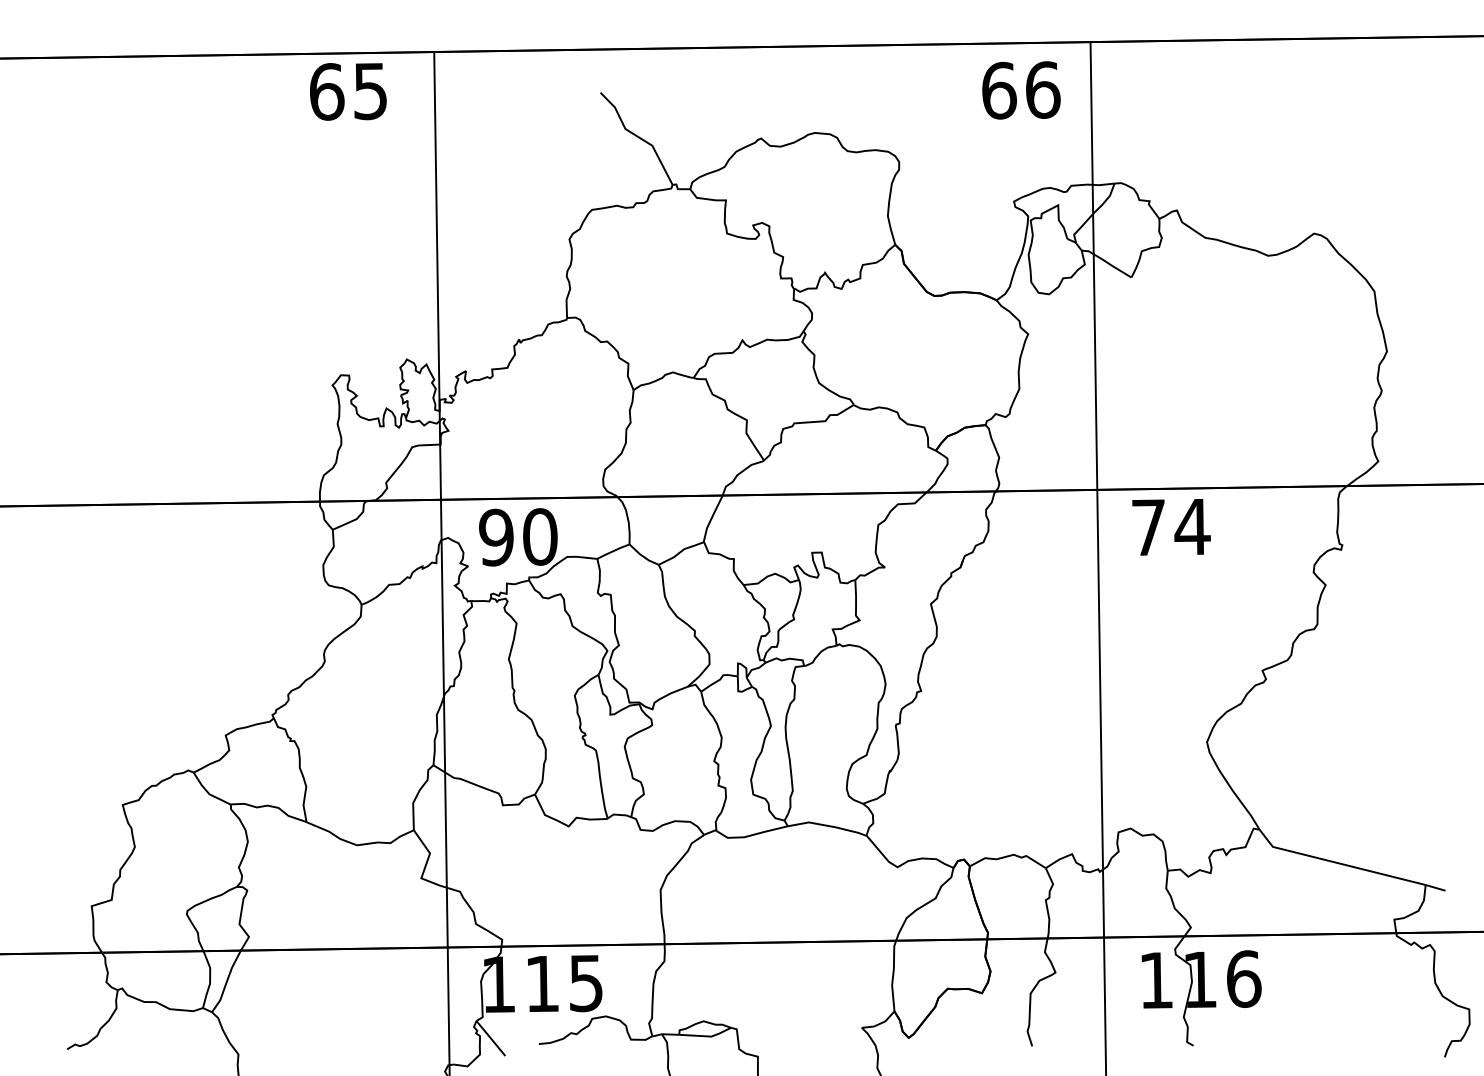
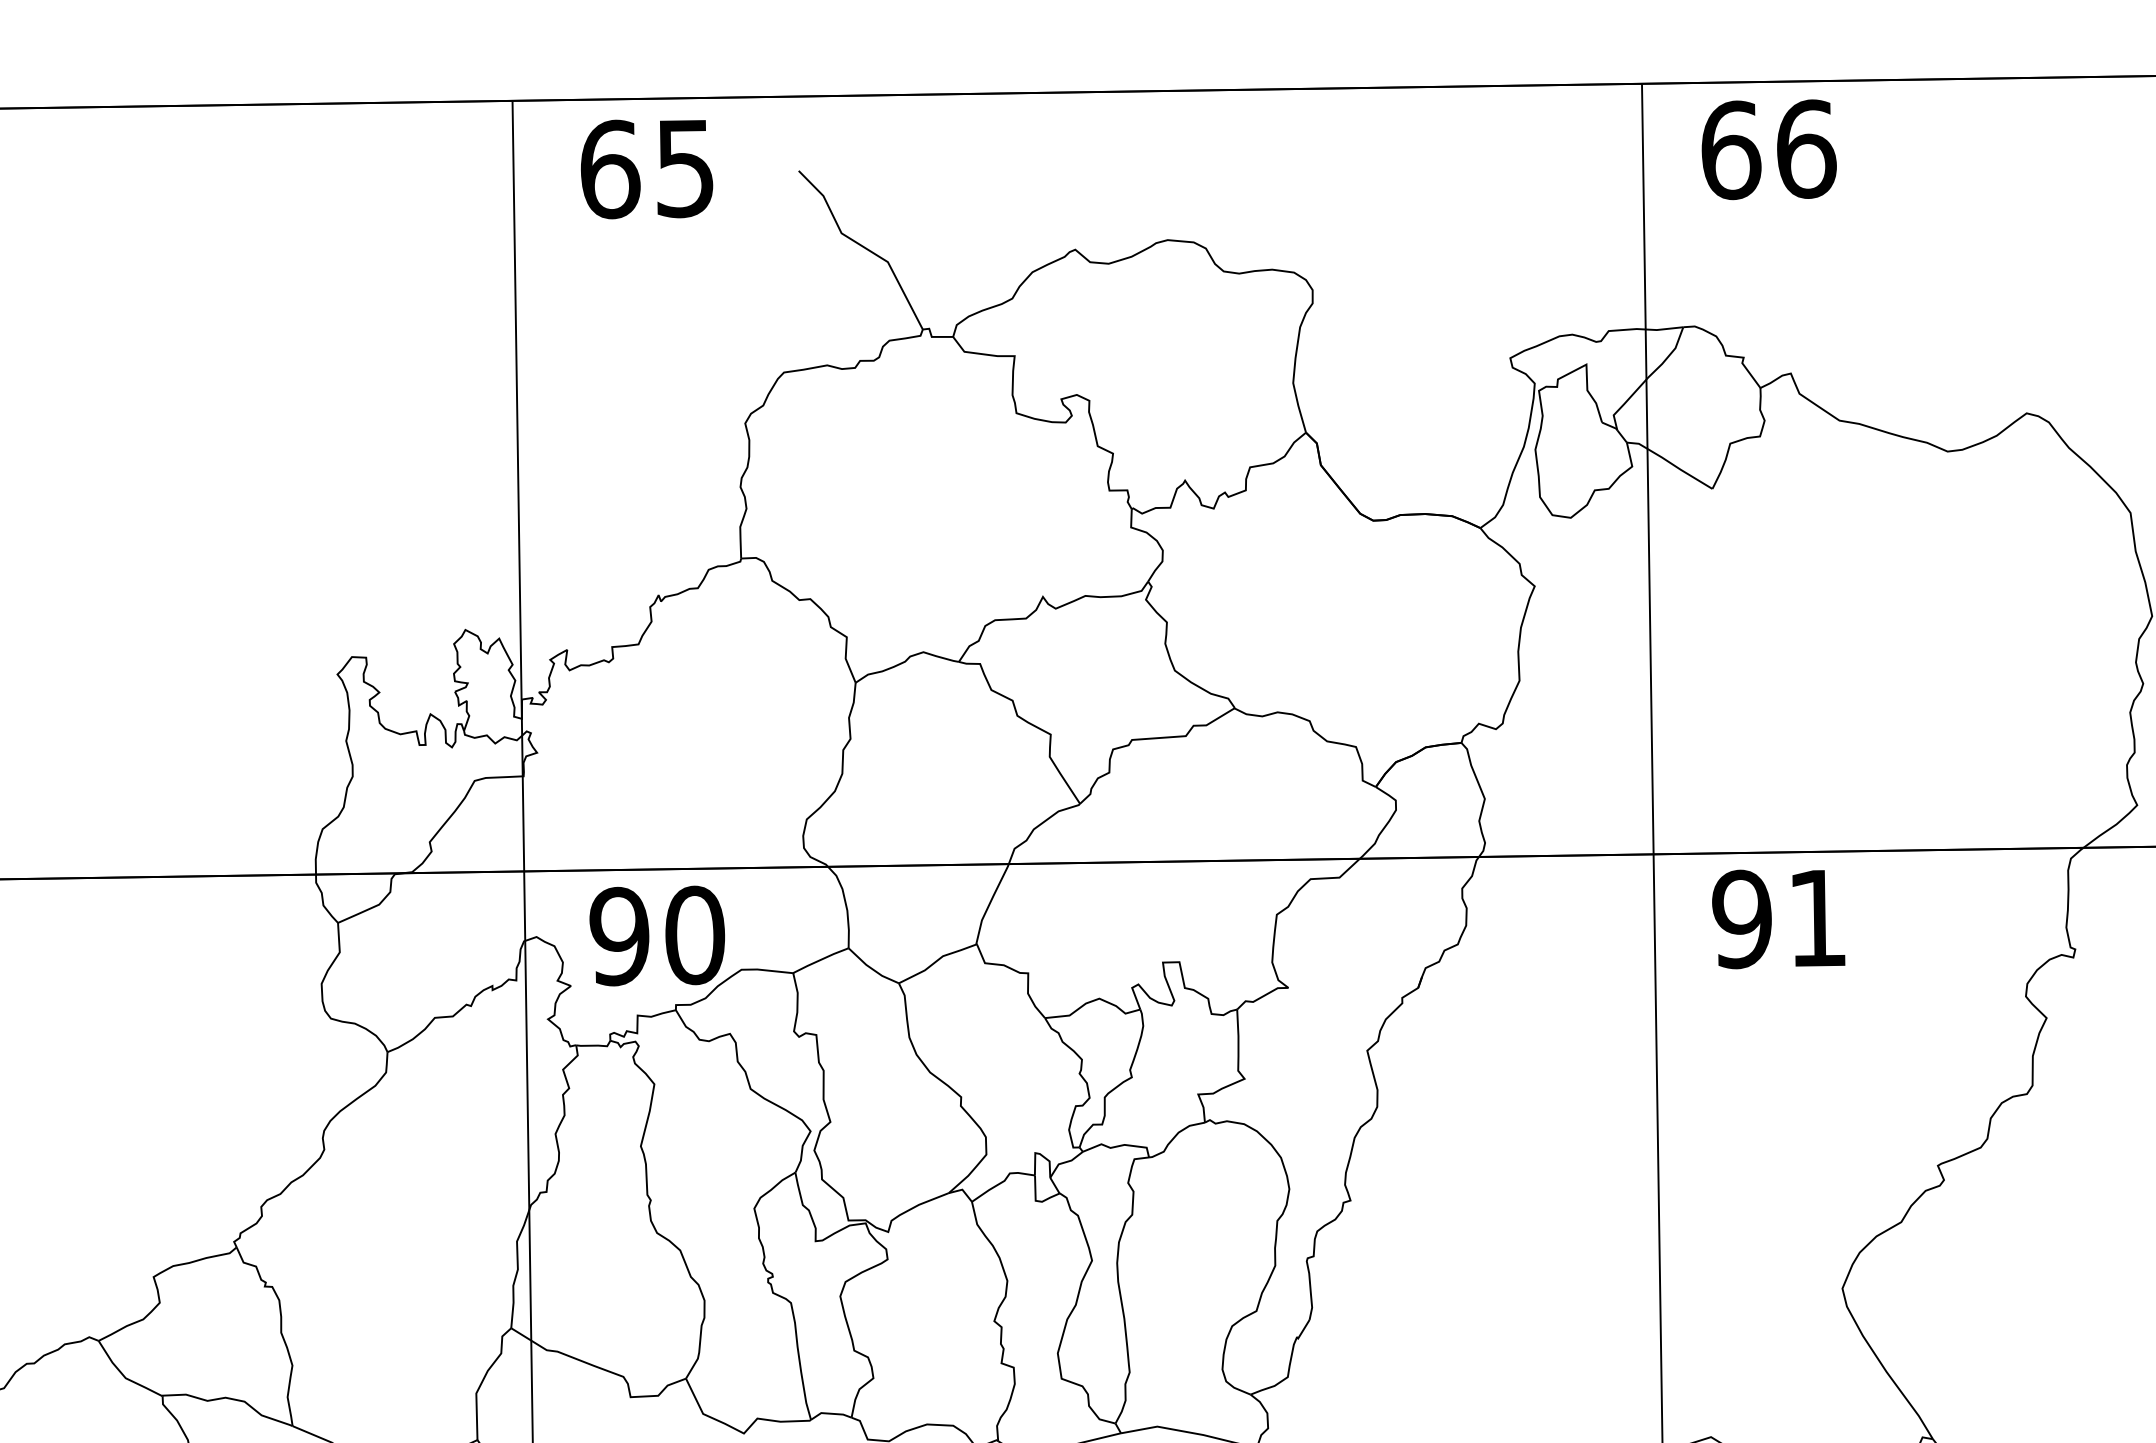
text: (1021, 90) -> (1769, 149), moved
text: (348, 91) -> (647, 168), moved
text: (1170, 527) -> (1779, 919), 74 -> 91

